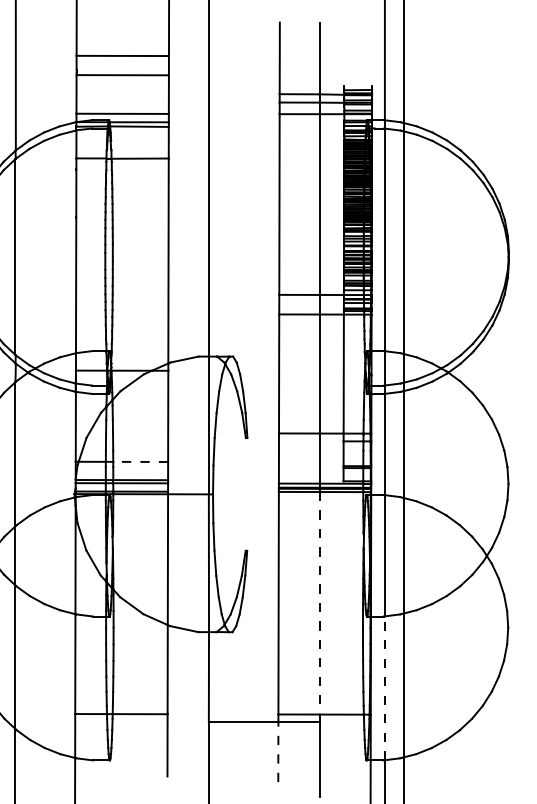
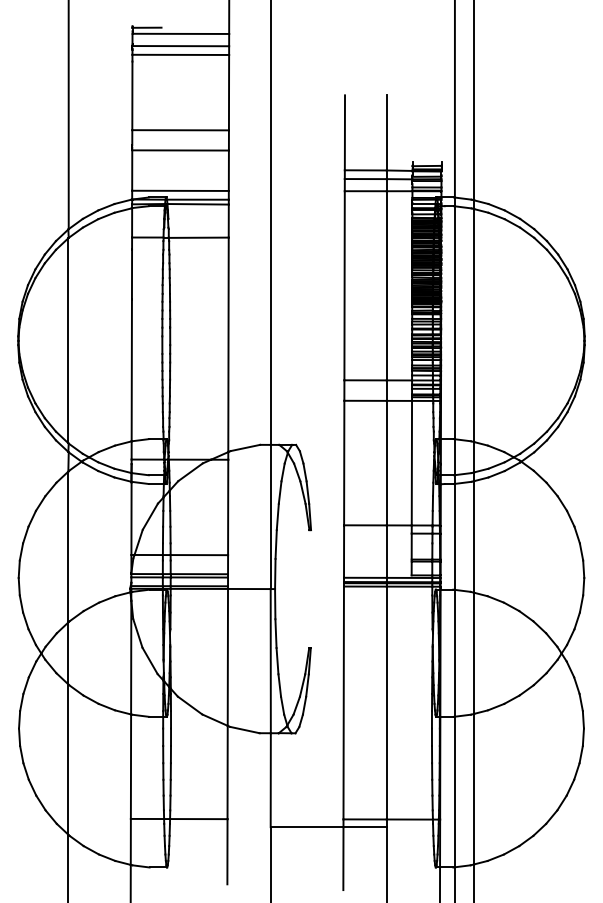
line: (140, 462) -> (199, 555), dashed -> solid
line: (319, 603) -> (386, 703), dashed -> solid
line: (384, 687) -> (454, 791), dashed -> solid
line: (278, 751) -> (343, 858), dashed -> solid

